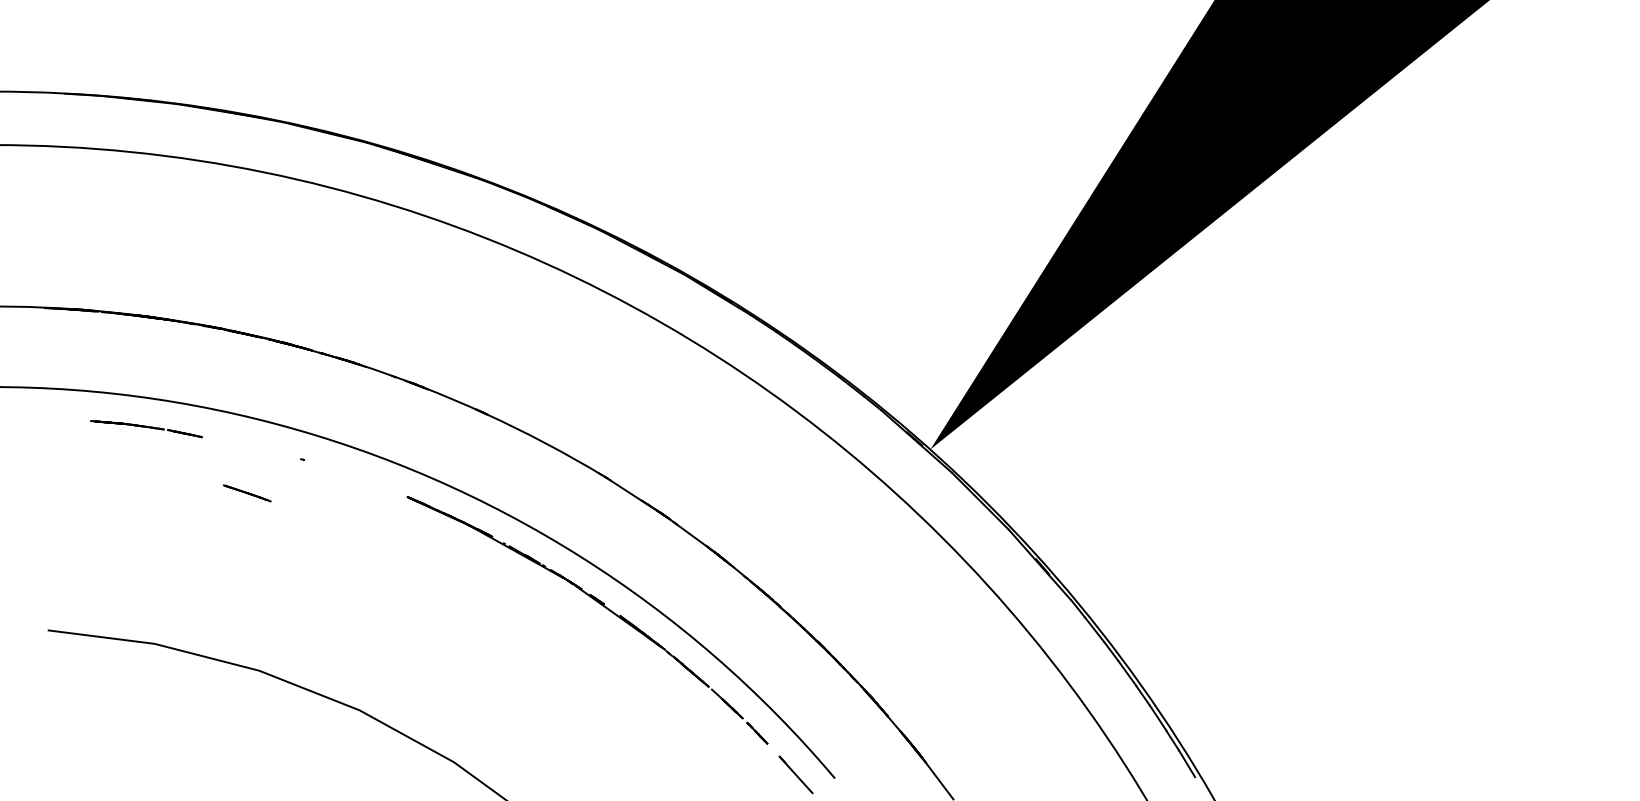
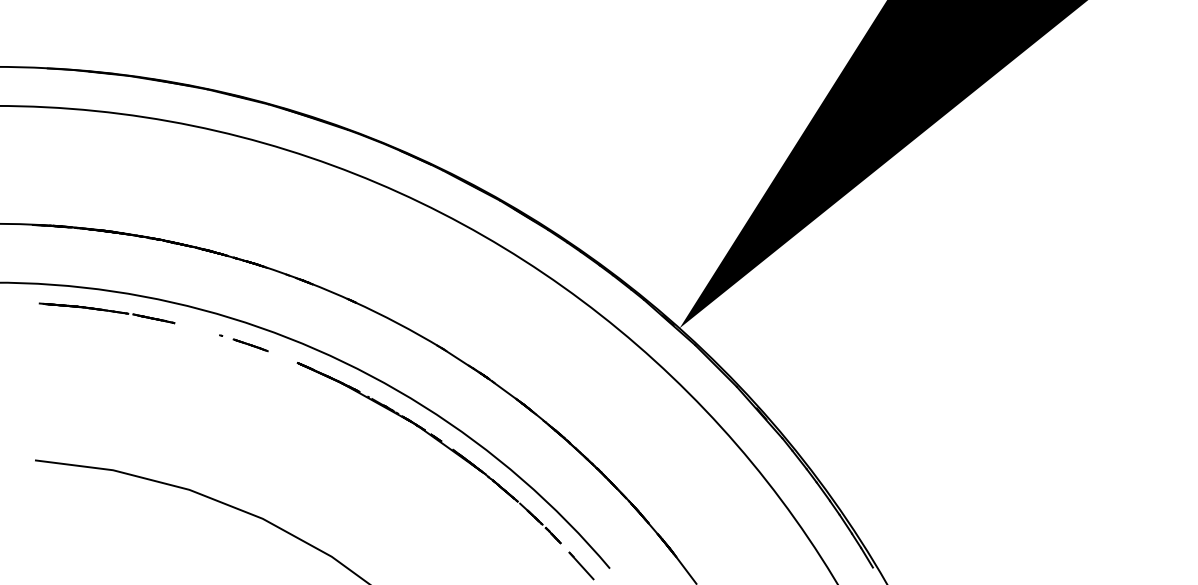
part: (145, 429) -> (106, 313), size x1.67
line: (246, 493) -> (250, 345), moved

